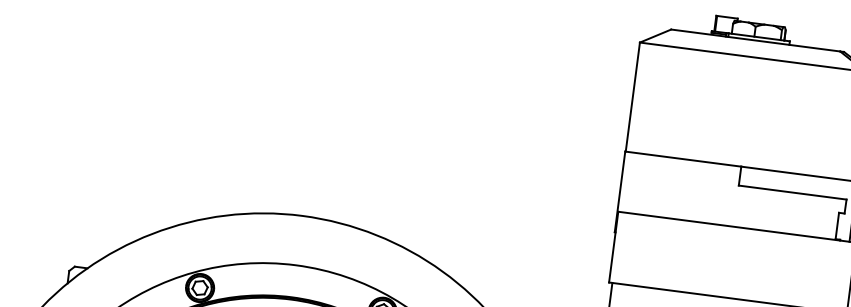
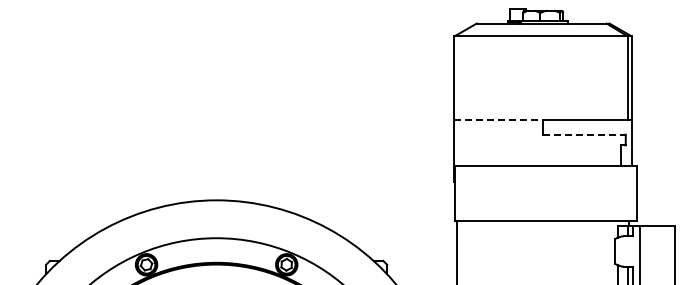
line: (683, 159) -> (498, 120), solid -> dashed
line: (792, 192) -> (584, 134), solid -> dashed

